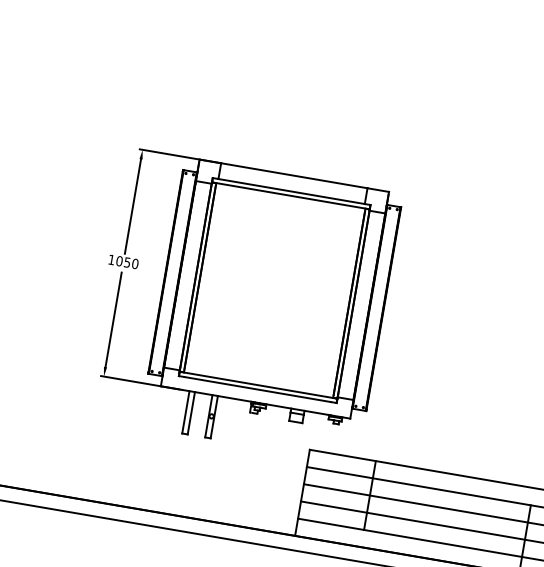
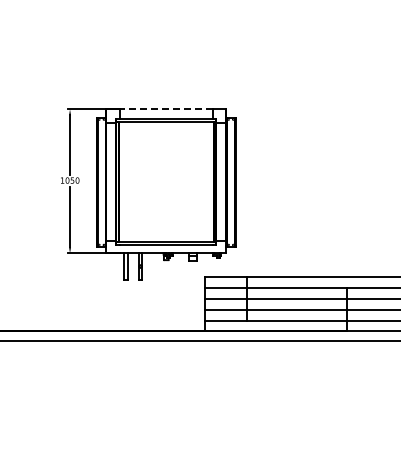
line: (293, 175) -> (165, 109), solid -> dashed

